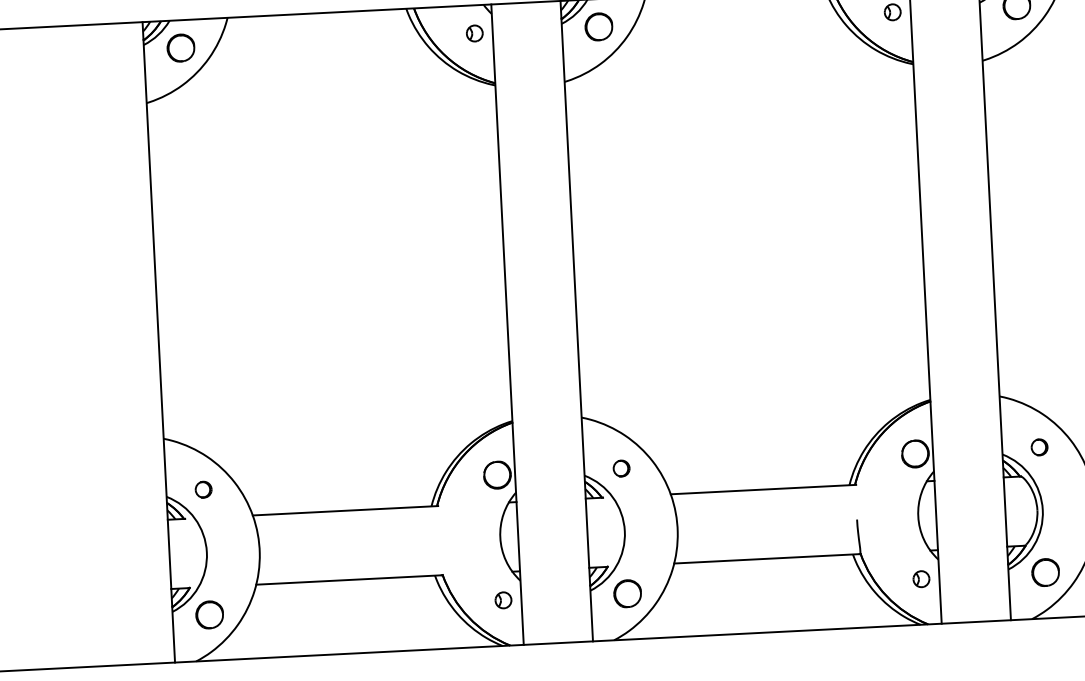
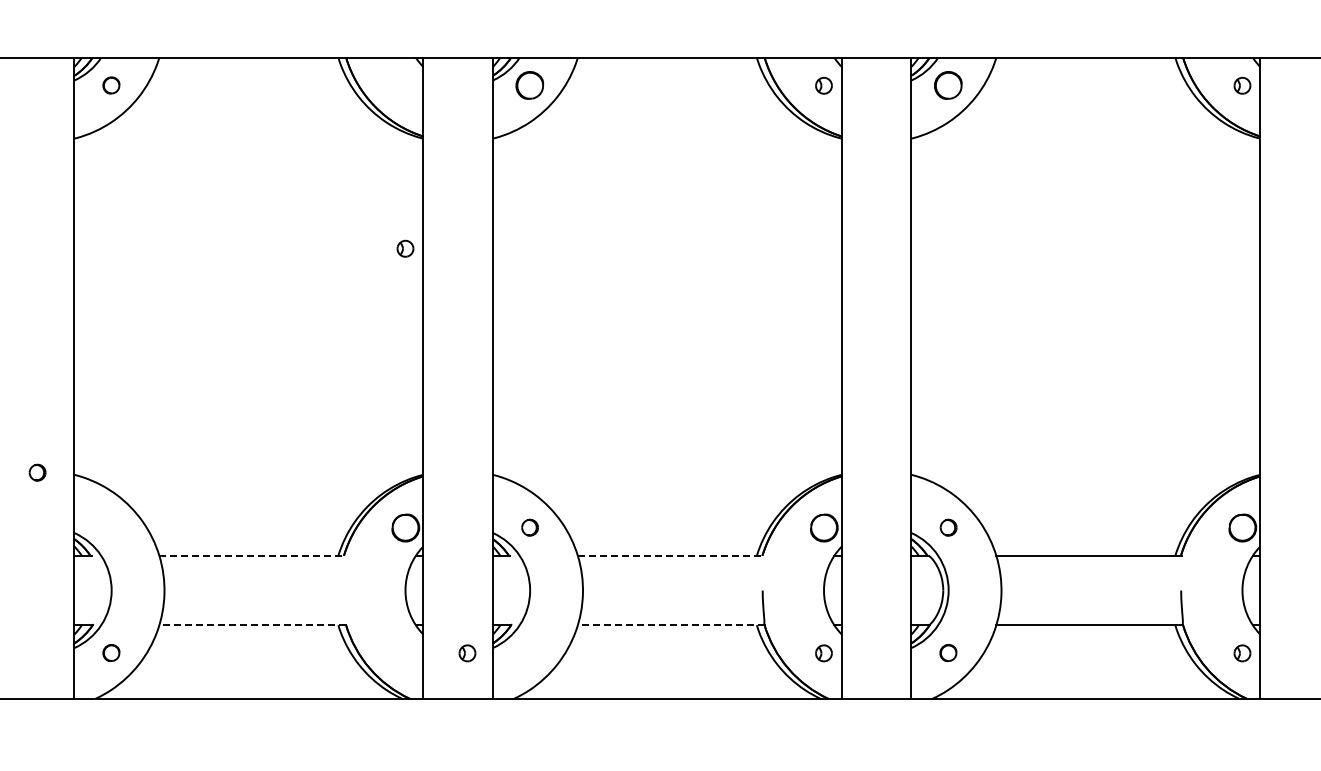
part: (474, 33) -> (405, 248), moved
part: (181, 48) -> (111, 85), size x0.6
part: (203, 489) -> (37, 472), moved
line: (763, 489) -> (670, 555), solid -> dashed
line: (345, 510) -> (252, 555), solid -> dashed
line: (766, 559) -> (670, 625), solid -> dashed
part: (1045, 572) -> (948, 652), size x0.6
line: (349, 580) -> (252, 625), solid -> dashed
part: (627, 593) -> (529, 652), removed
part: (503, 600) -> (467, 653), moved
part: (209, 614) -> (111, 652), size x0.6

